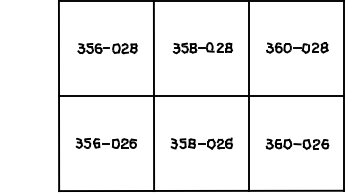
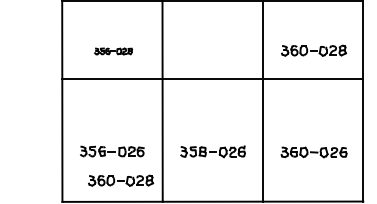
part: (202, 47) -> (213, 50), removed
part: (107, 48) -> (113, 51), size x0.6
line: (201, 96) -> (212, 79), moved
part: (115, 170) -> (121, 180), added

